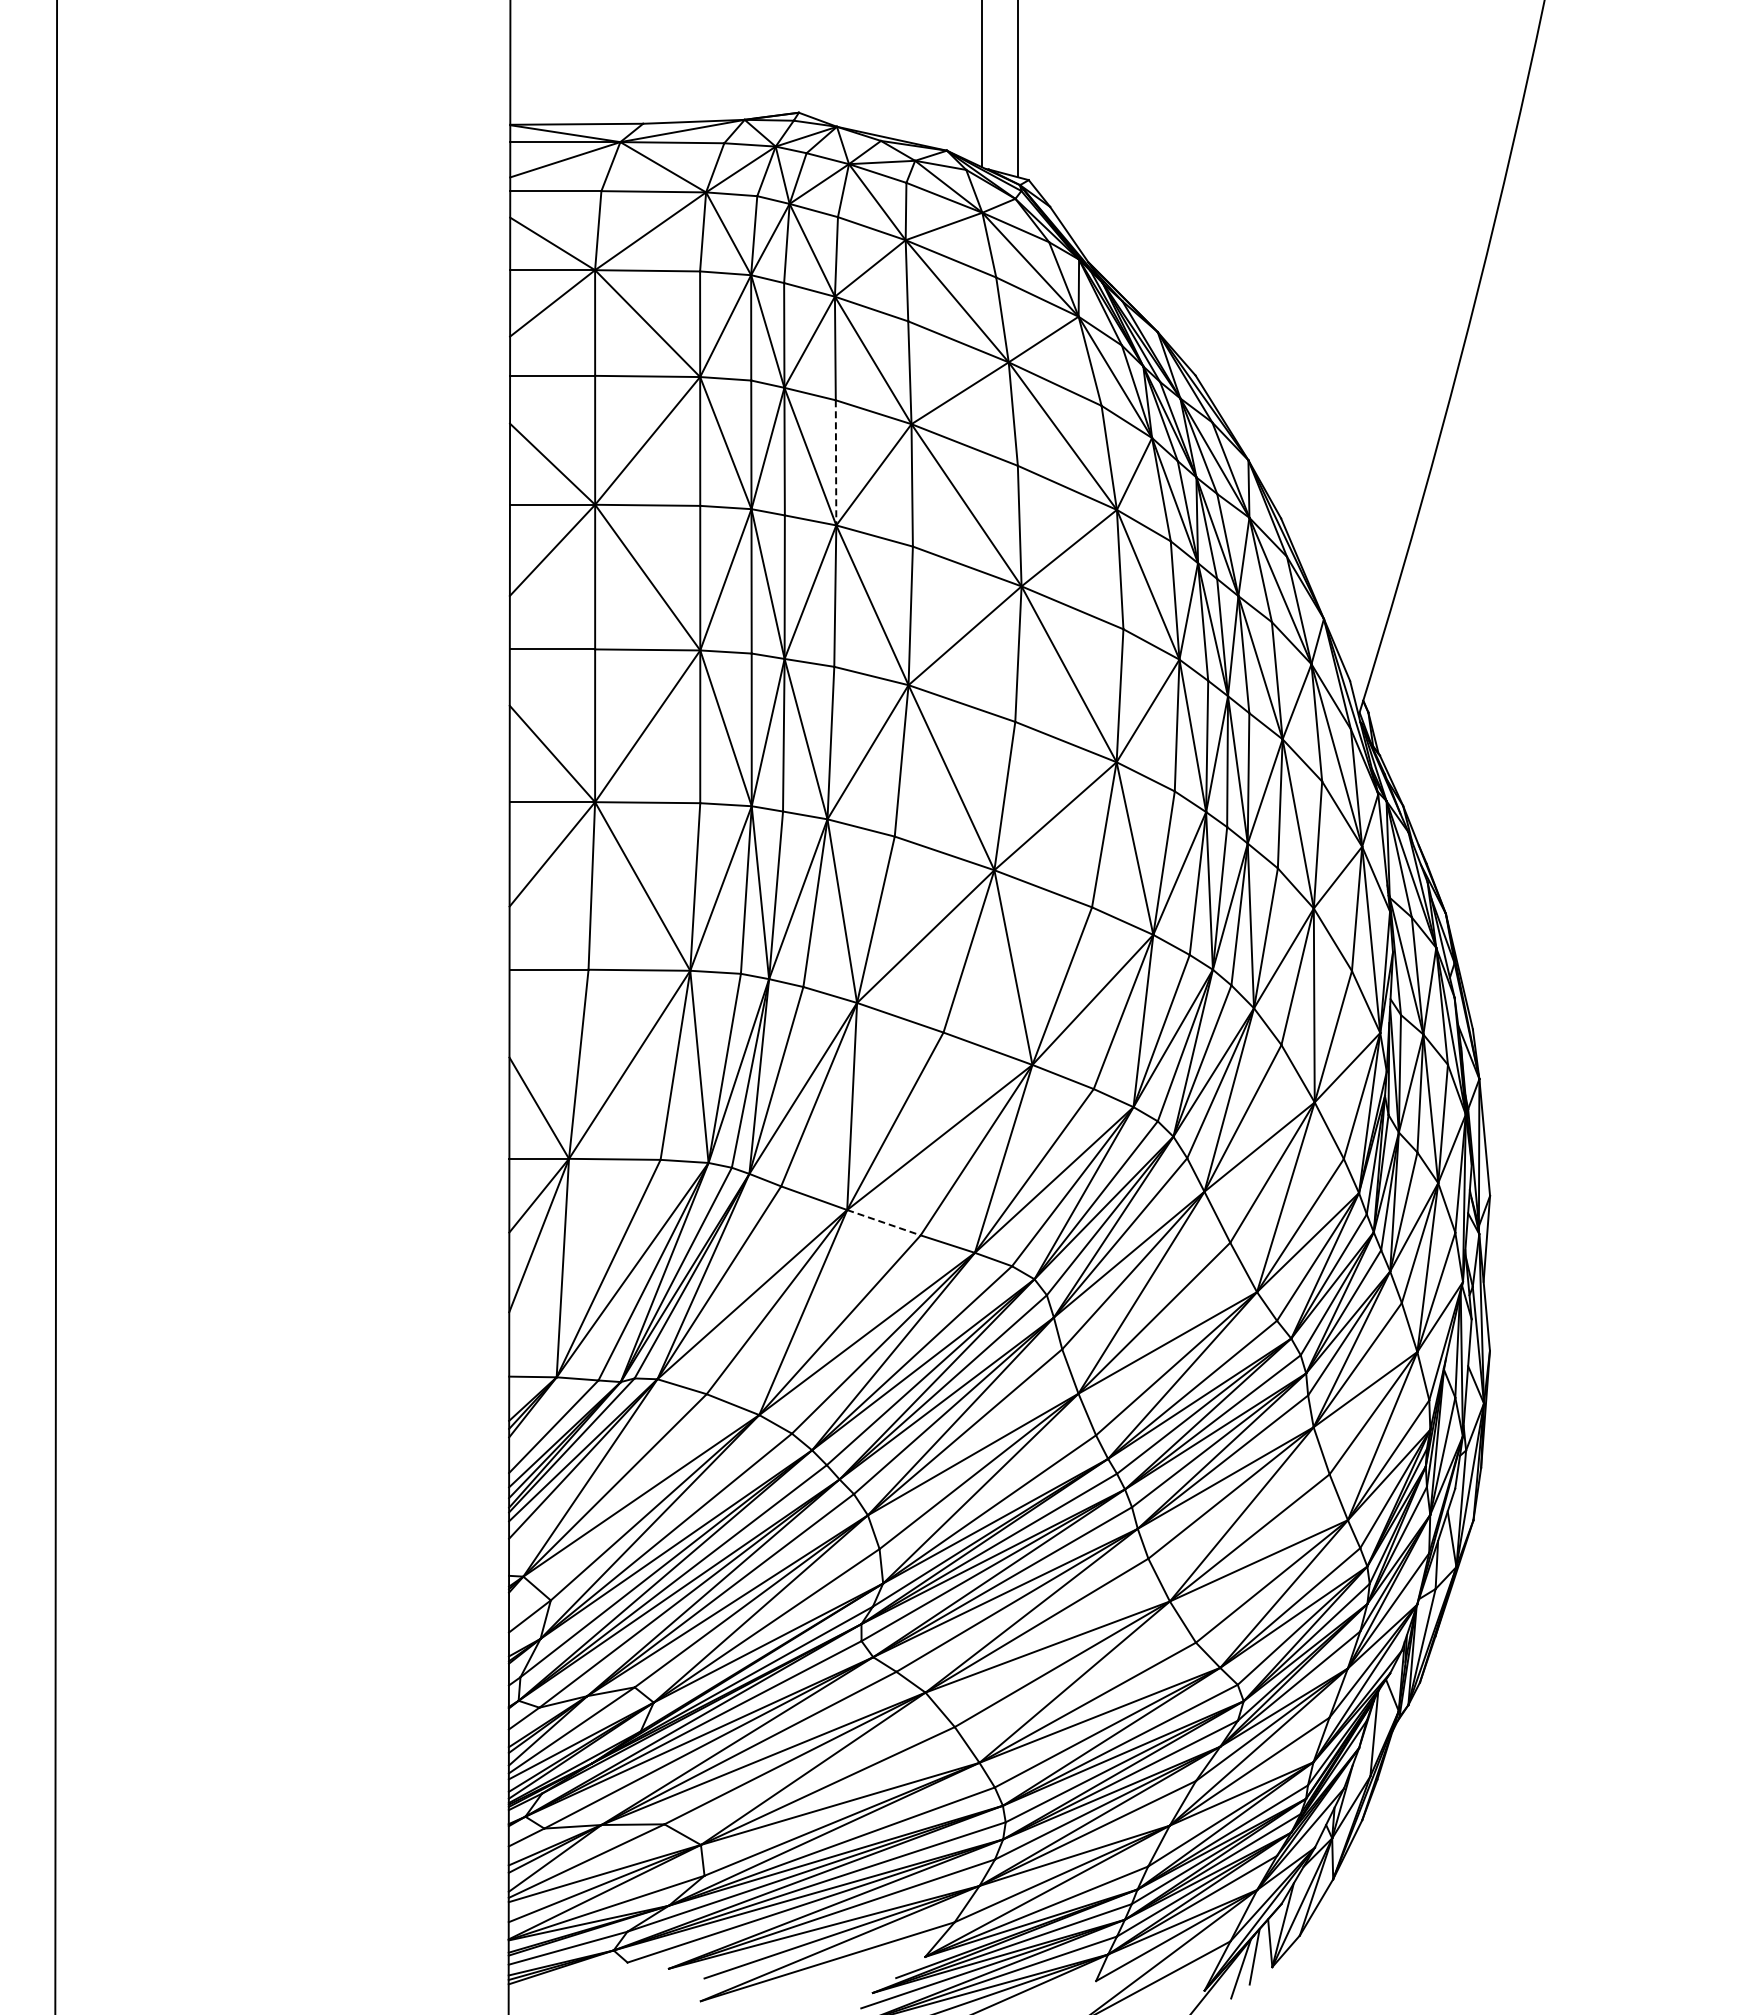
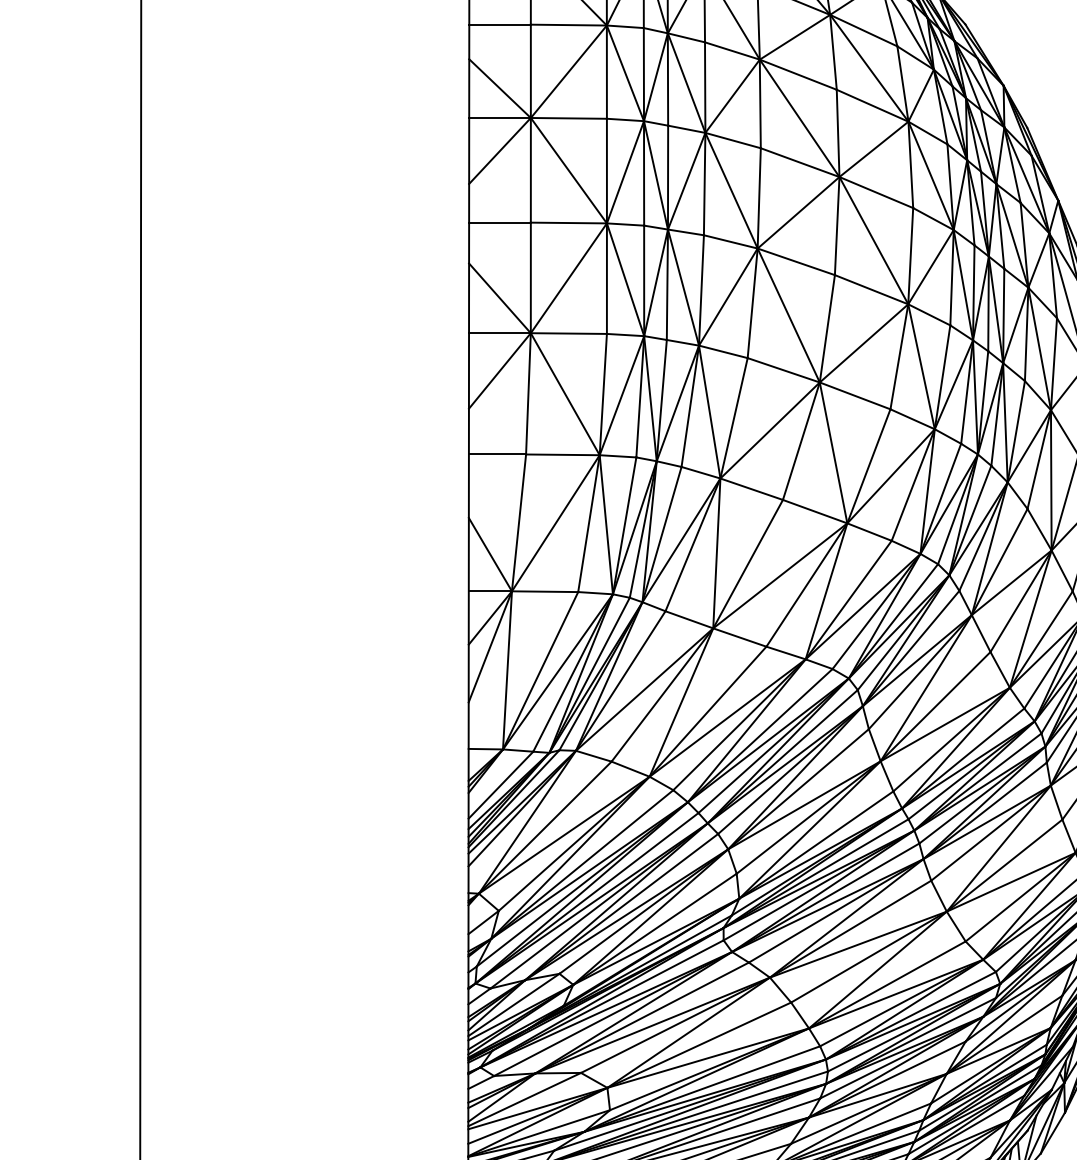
line: (836, 462) -> (705, 87), dashed -> solid
line: (883, 1222) -> (739, 637), dashed -> solid

